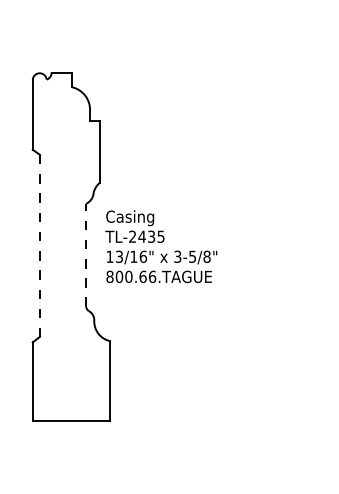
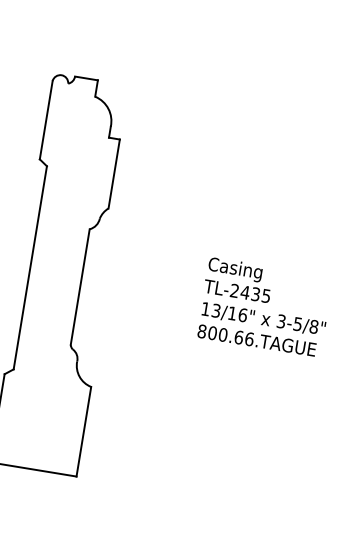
line: (39, 246) -> (29, 268), dashed -> solid
text: (161, 246) -> (265, 307), moved
line: (86, 255) -> (80, 287), dashed -> solid

